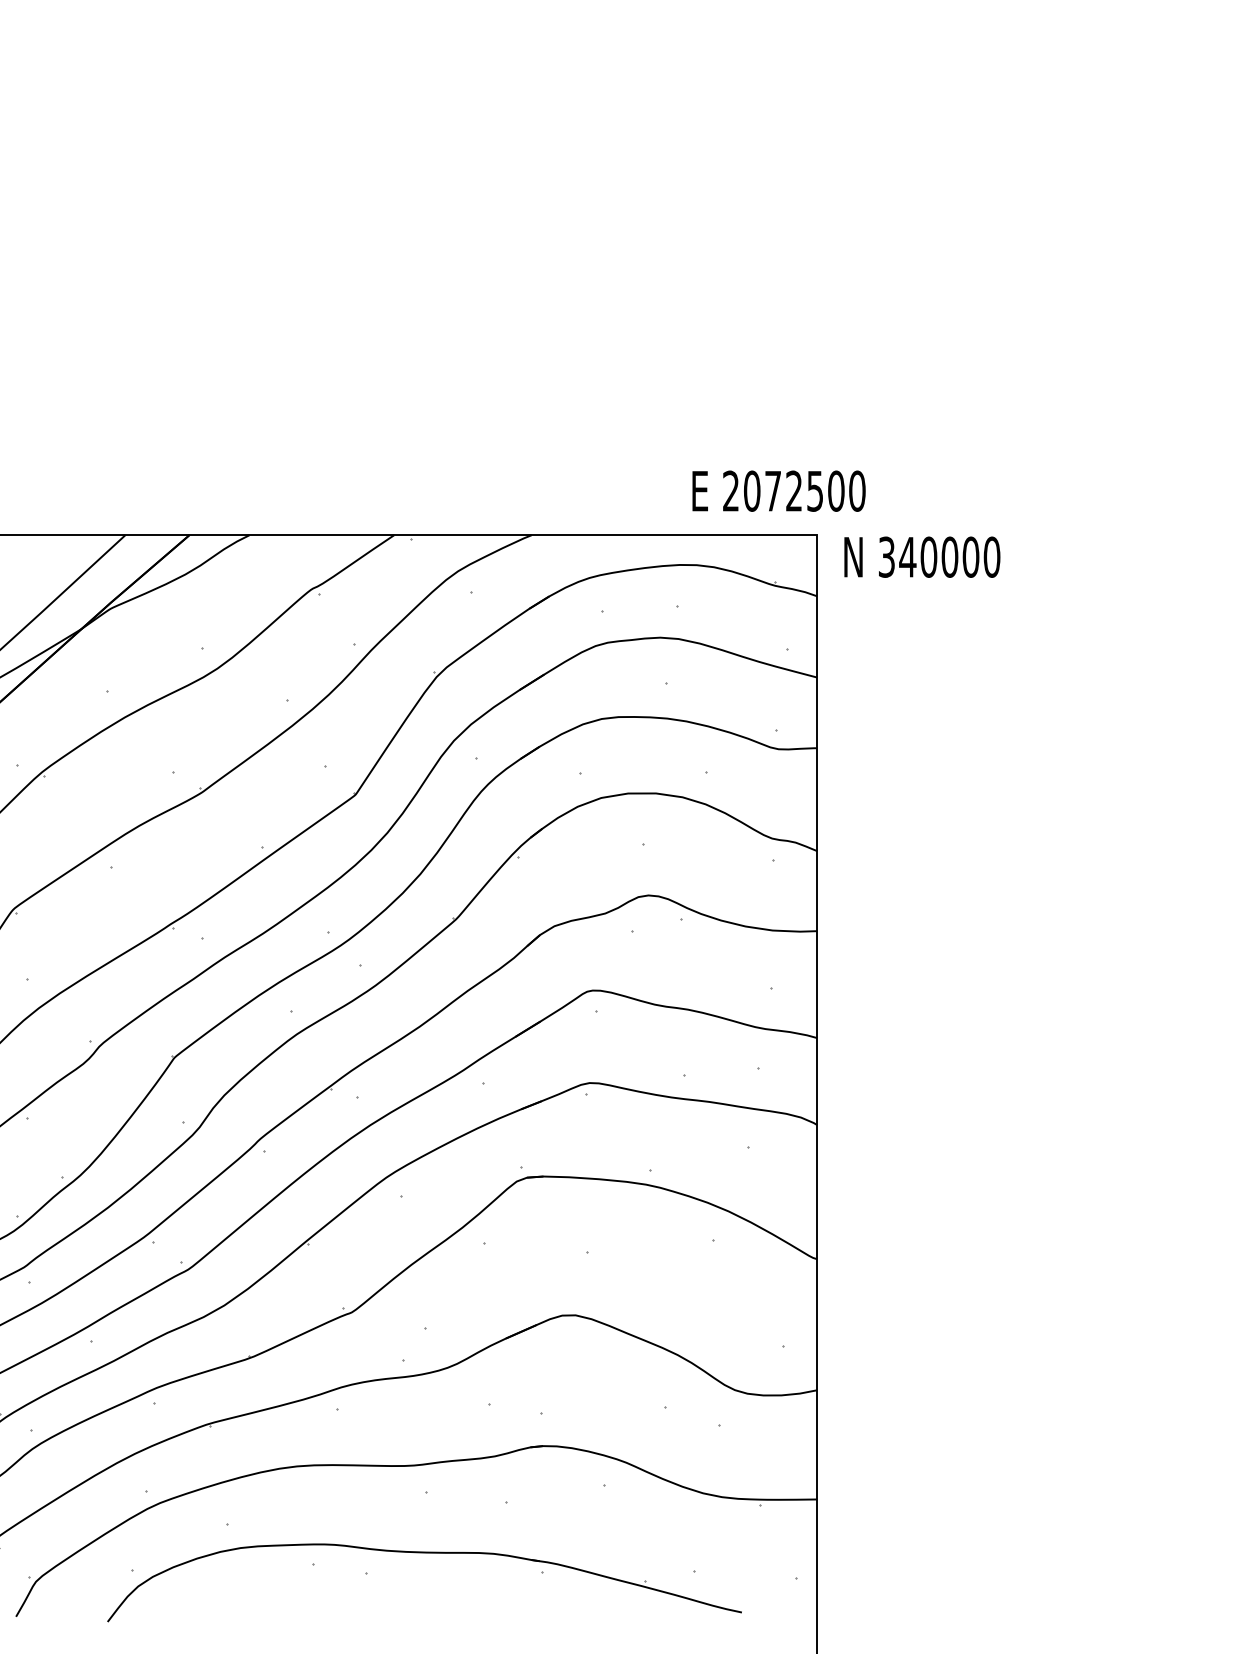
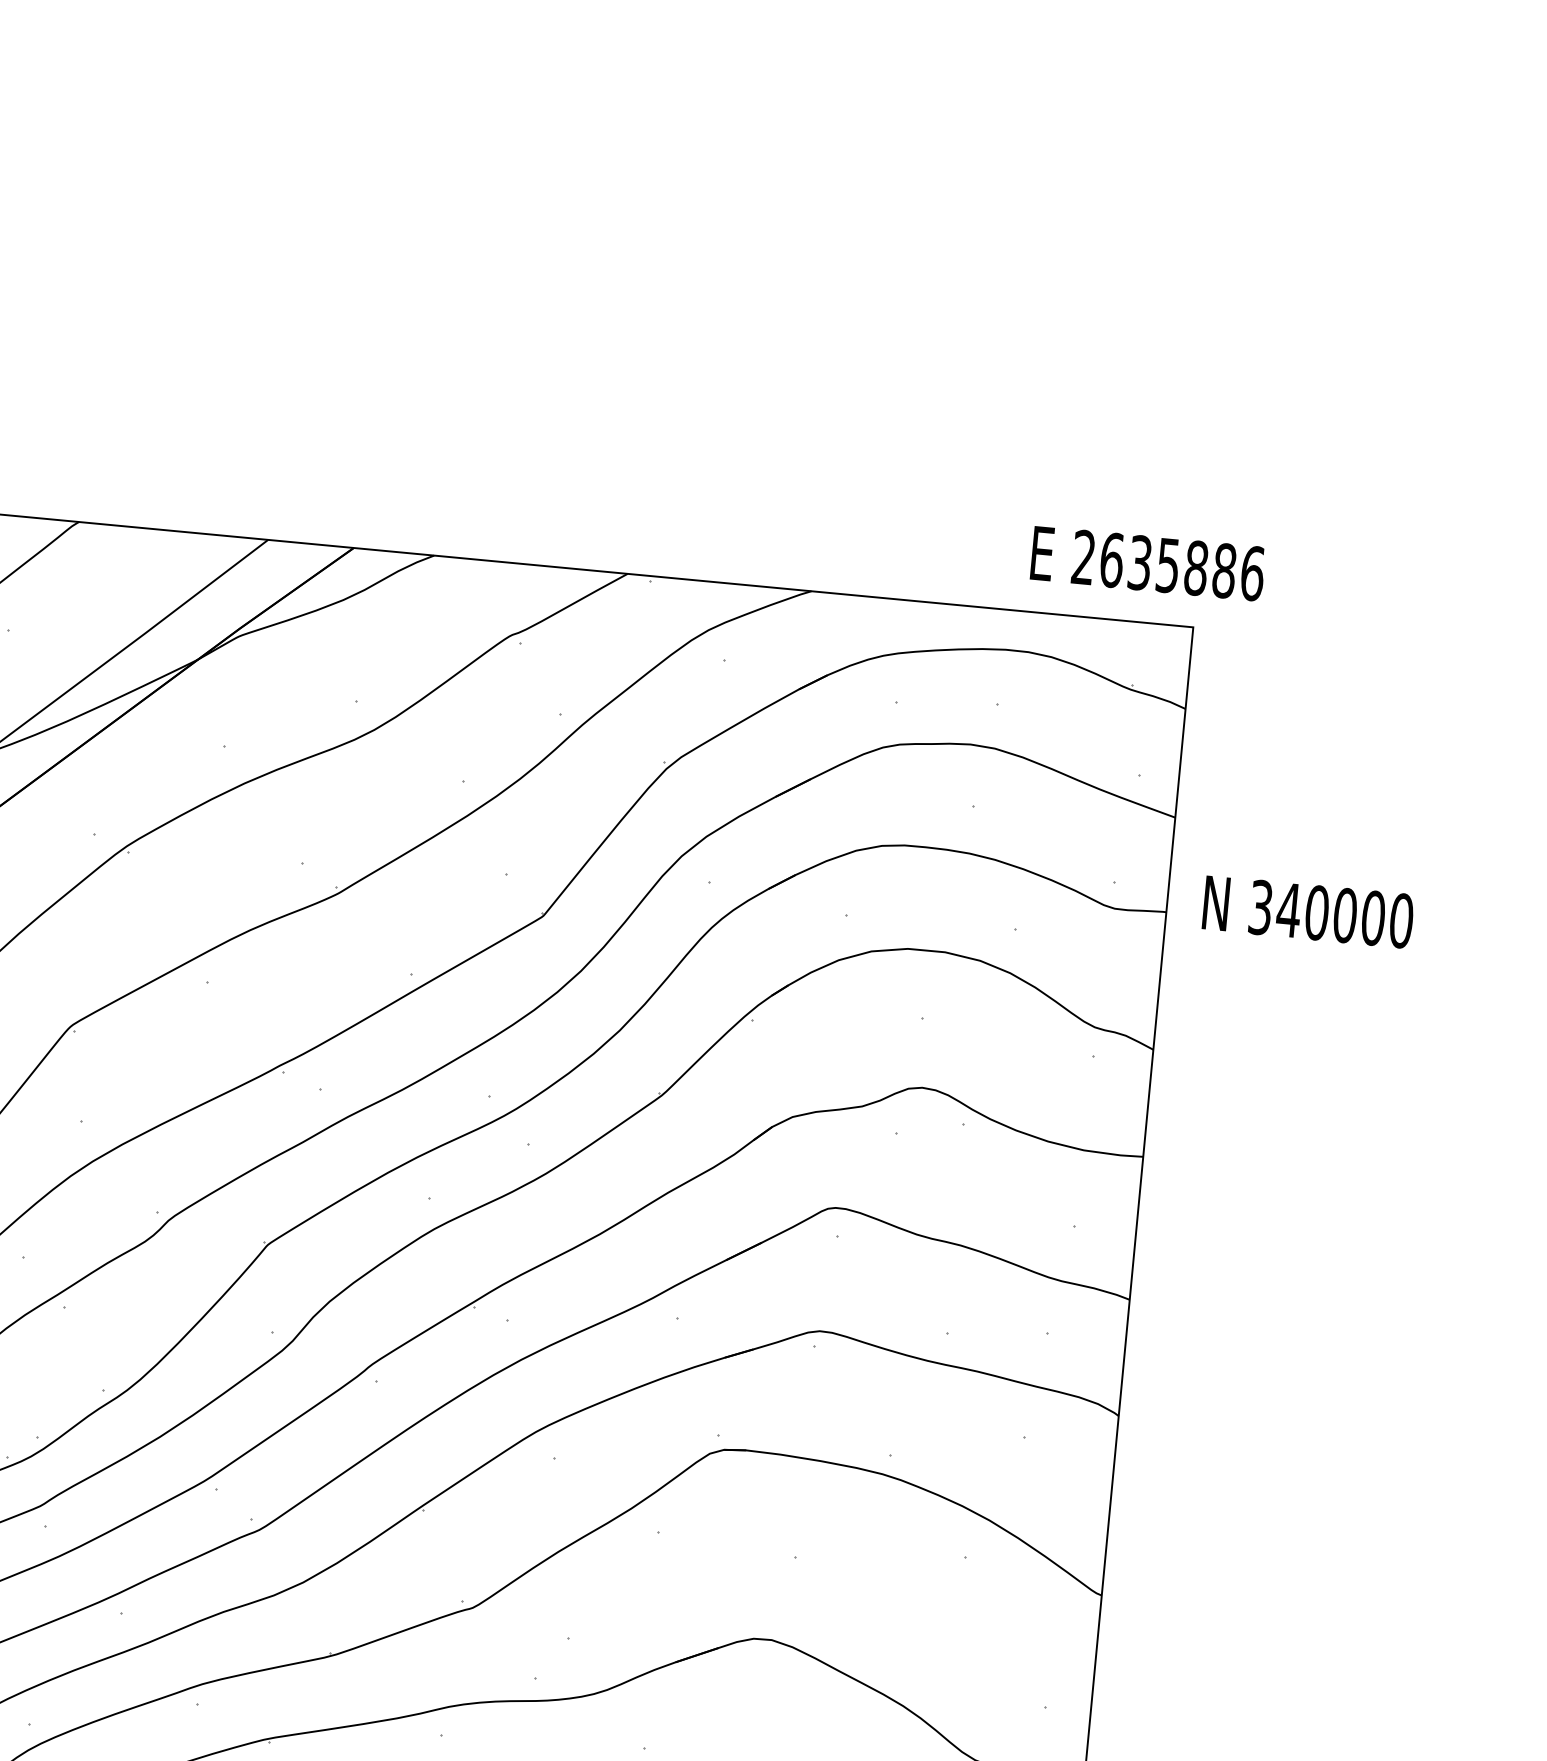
text: (804, 490) -> (1182, 565), 2072500 -> 2635886
text: (922, 556) -> (1308, 911), moved

